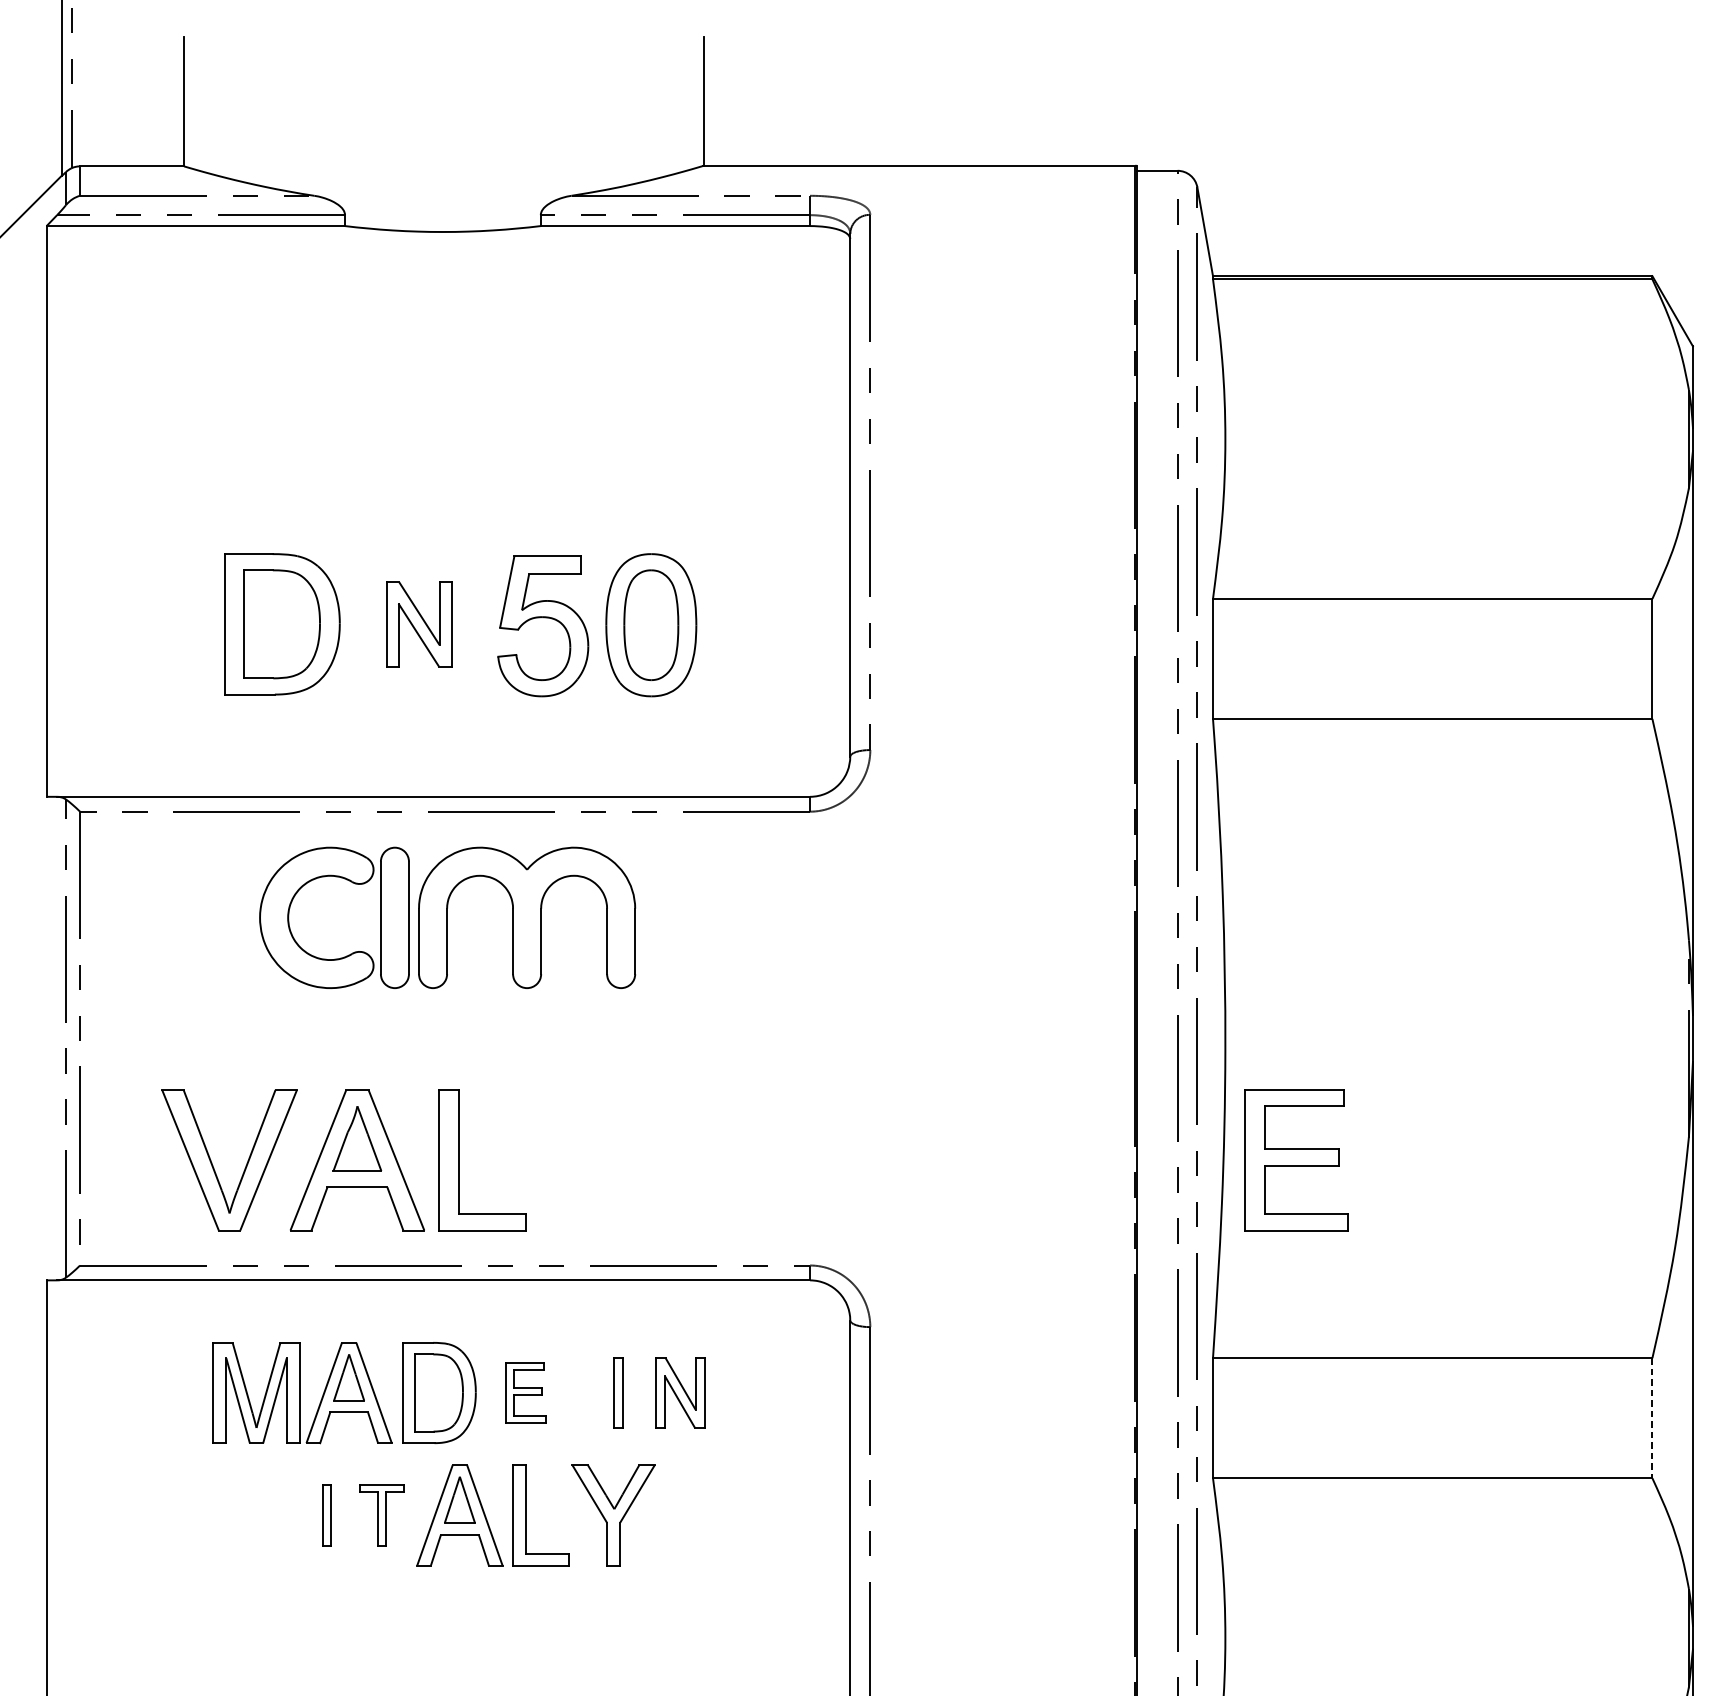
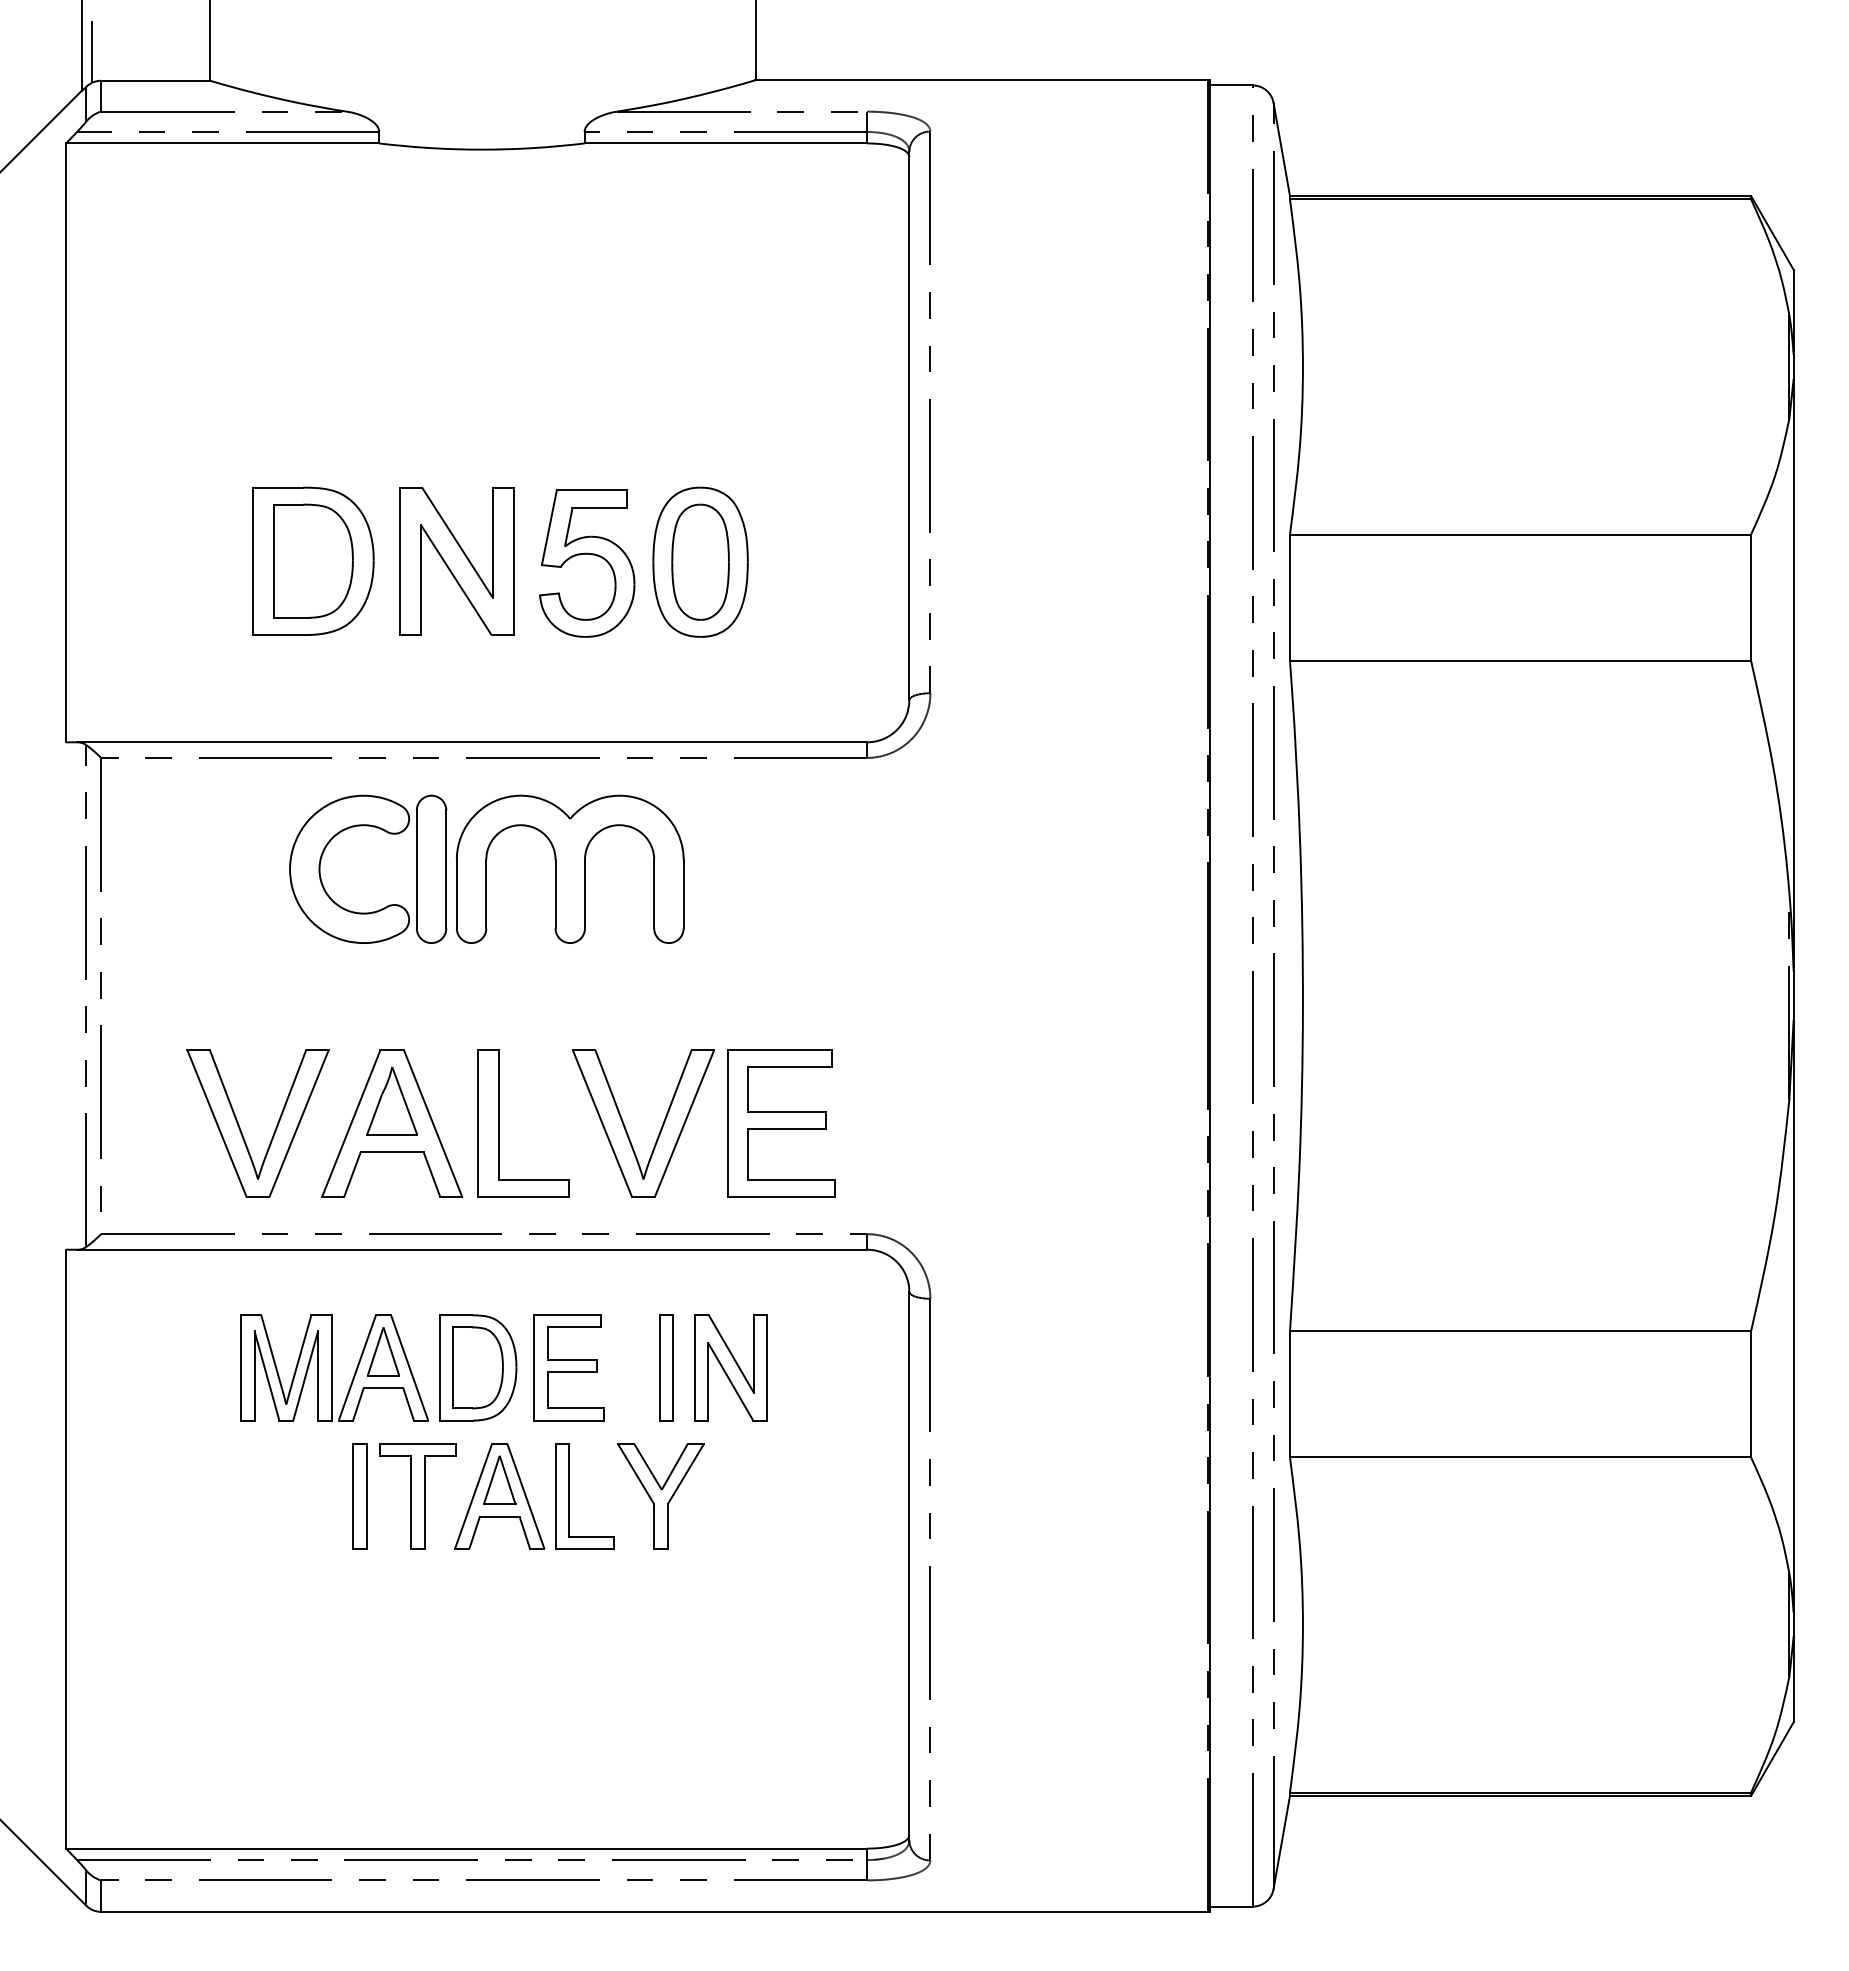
part: (418, 624) -> (456, 561), size x1.67
part: (1296, 1160) -> (781, 1123), moved
part: (580, 1164) -> (626, 1128), added
part: (525, 1392) -> (568, 1367), size x1.67
part: (618, 1392) -> (666, 1367), size x1.43
part: (679, 1392) -> (730, 1367), size x1.43
line: (1652, 1418) -> (1751, 1394), dashed -> solid
part: (326, 1515) -> (359, 1496), size x1.67
part: (381, 1515) -> (417, 1496), size x1.67

